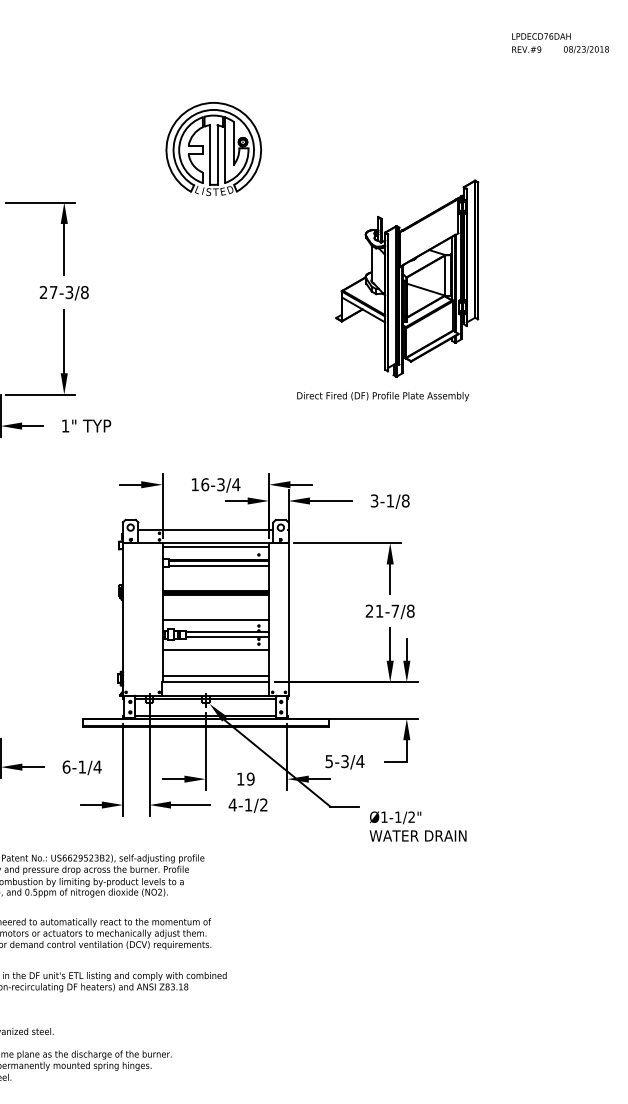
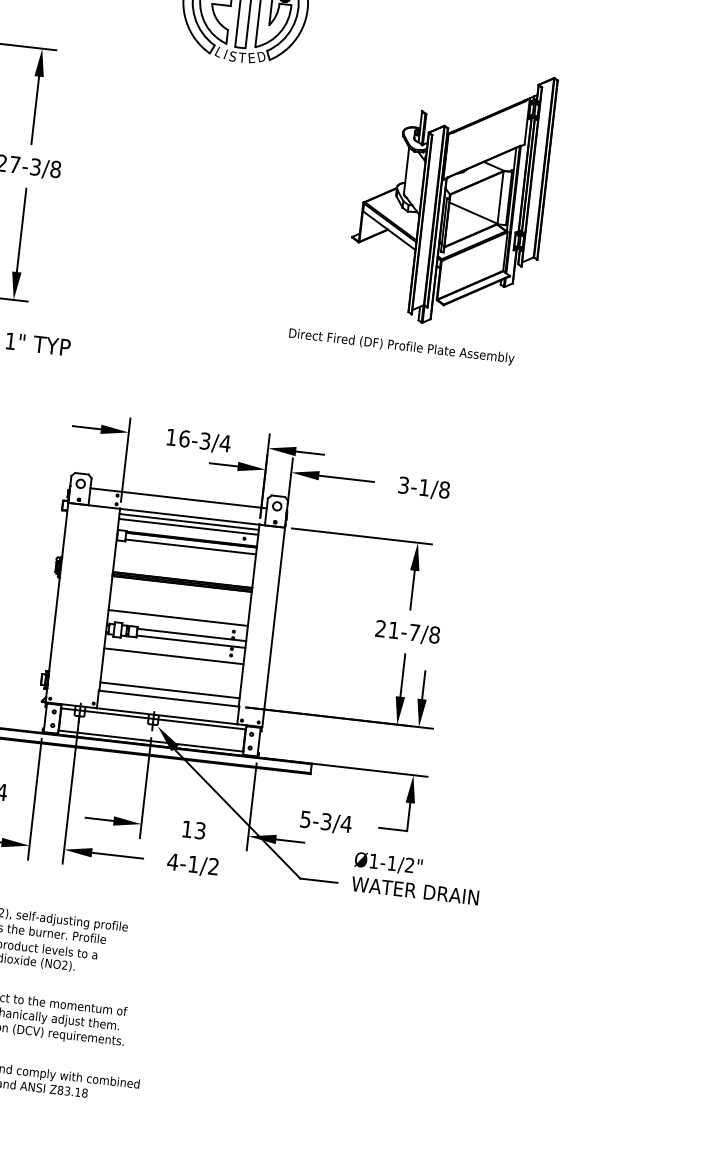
part: (388, 290) -> (424, 208), moved
line: (215, 550) -> (188, 526), added
text: (250, 778) -> (200, 829), 19 -> 13
text: (417, 826) -> (415, 878), moved

